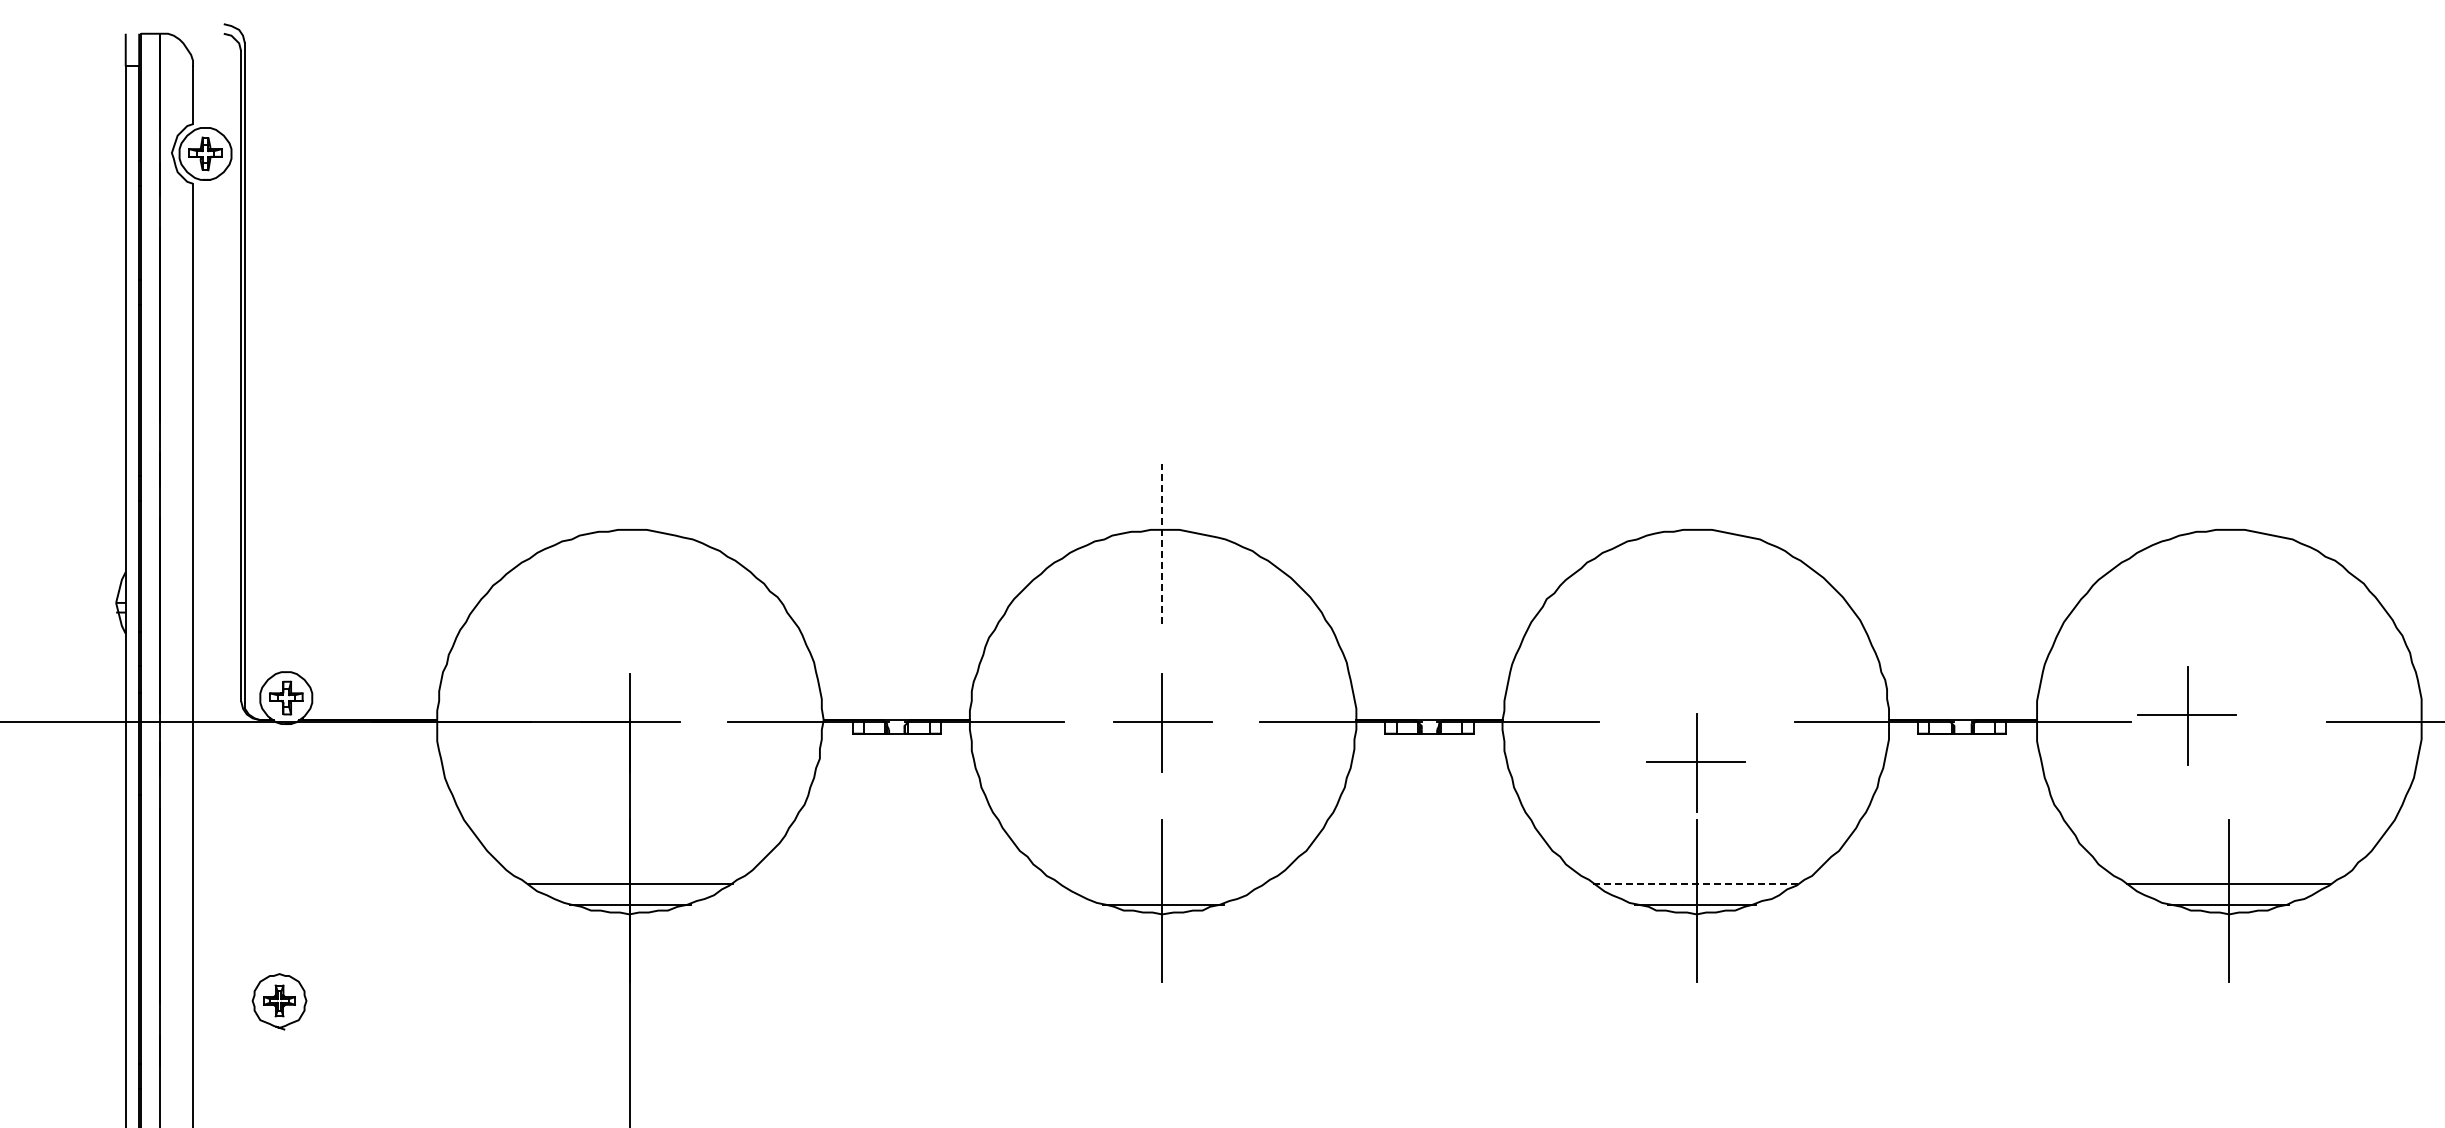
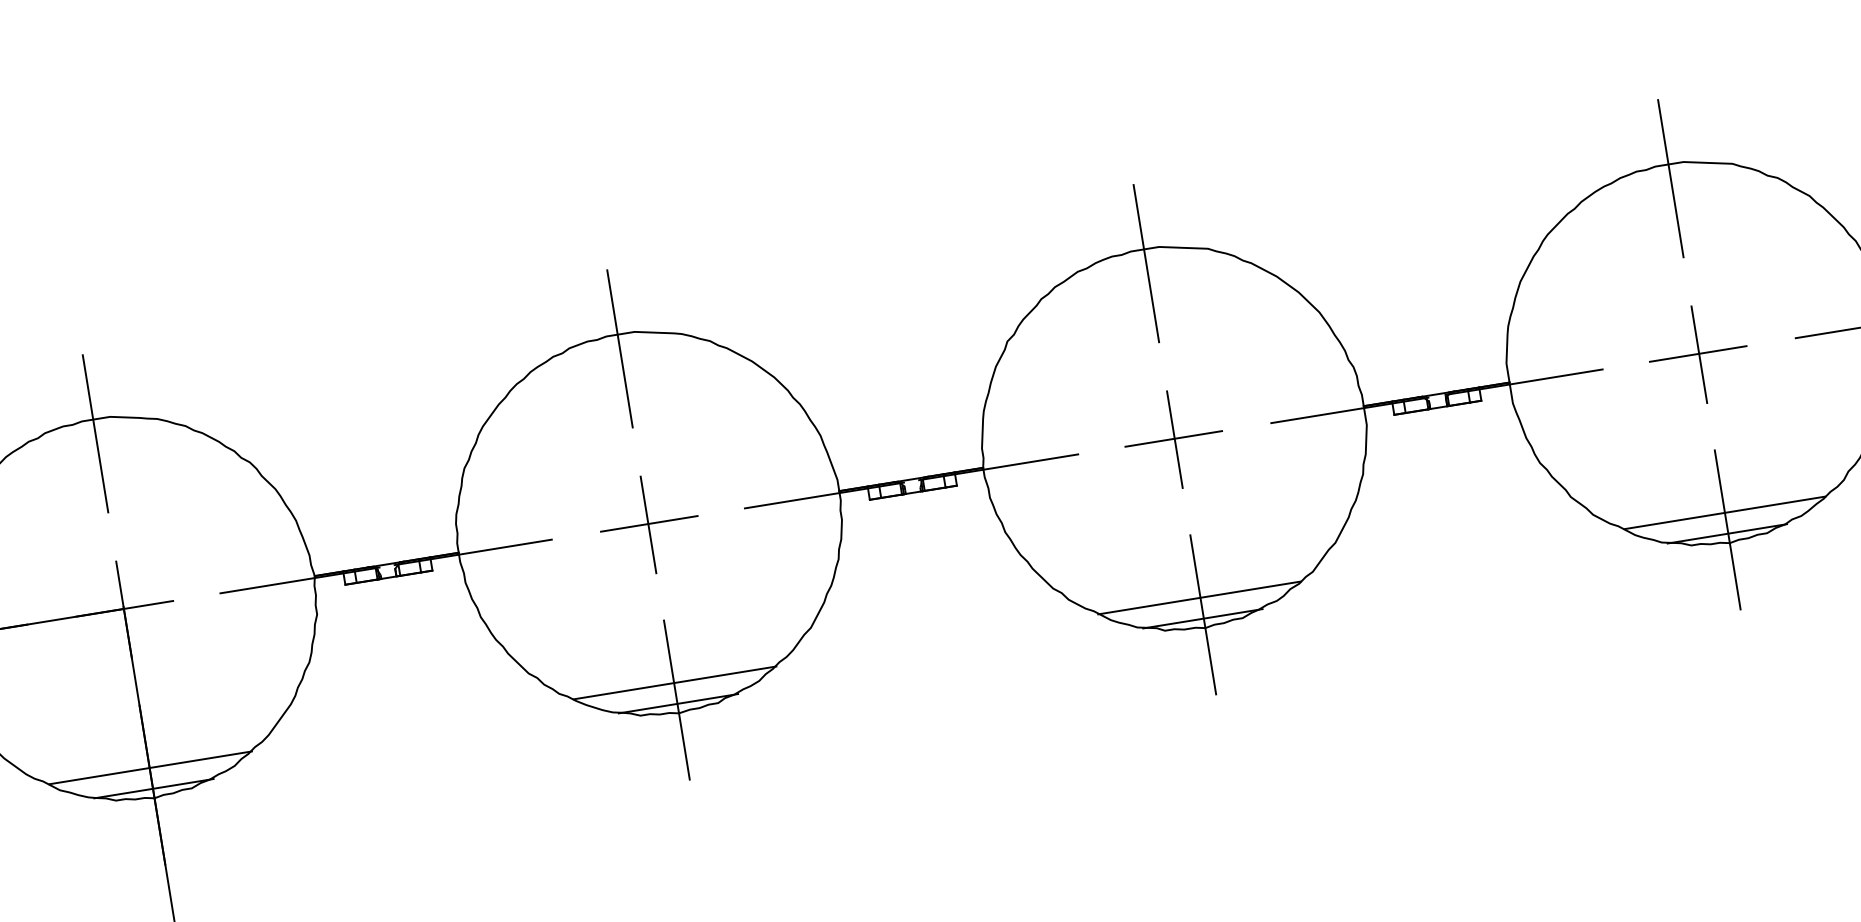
line: (629, 544) -> (95, 434), added
line: (1162, 544) -> (620, 349), dashed -> solid
line: (1696, 544) -> (1146, 263), added
line: (2229, 544) -> (1671, 178), added
part: (2186, 715) -> (1697, 354), moved
part: (1695, 762) -> (1173, 439), moved
line: (1163, 883) -> (675, 682), added
line: (1695, 883) -> (1199, 597), dashed -> solid

